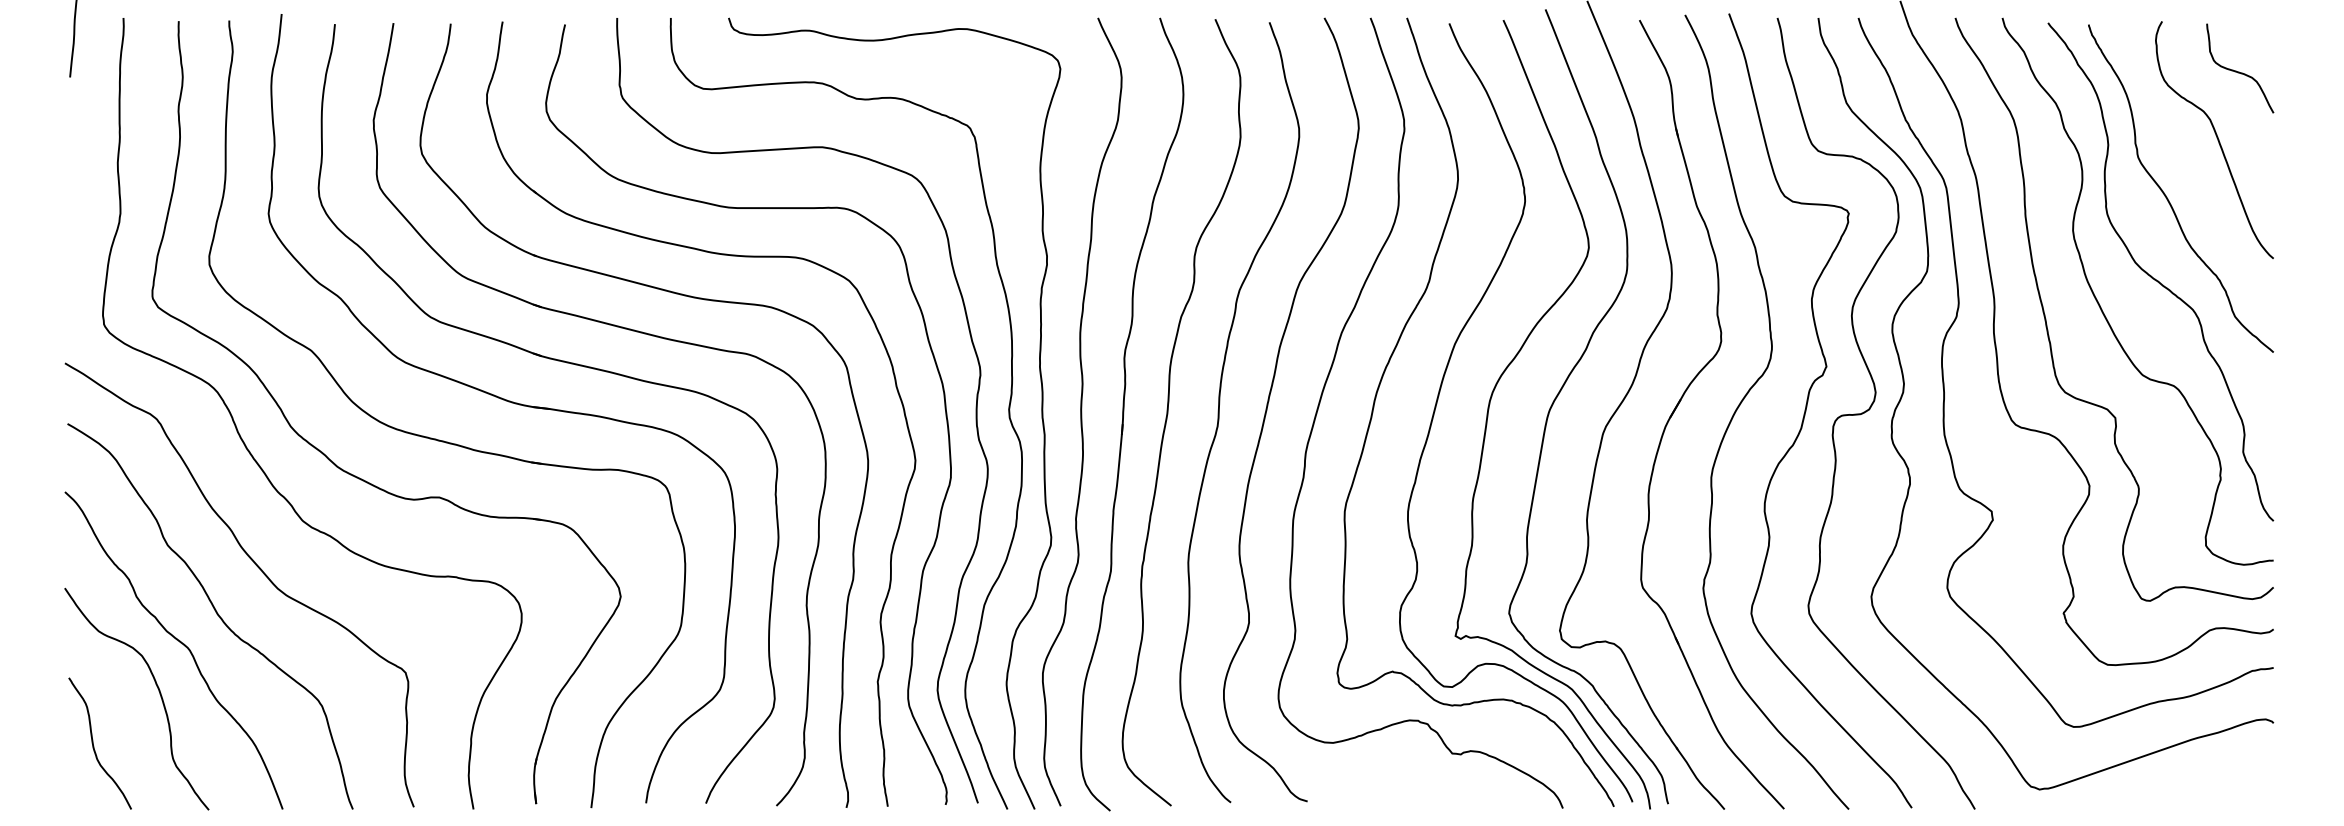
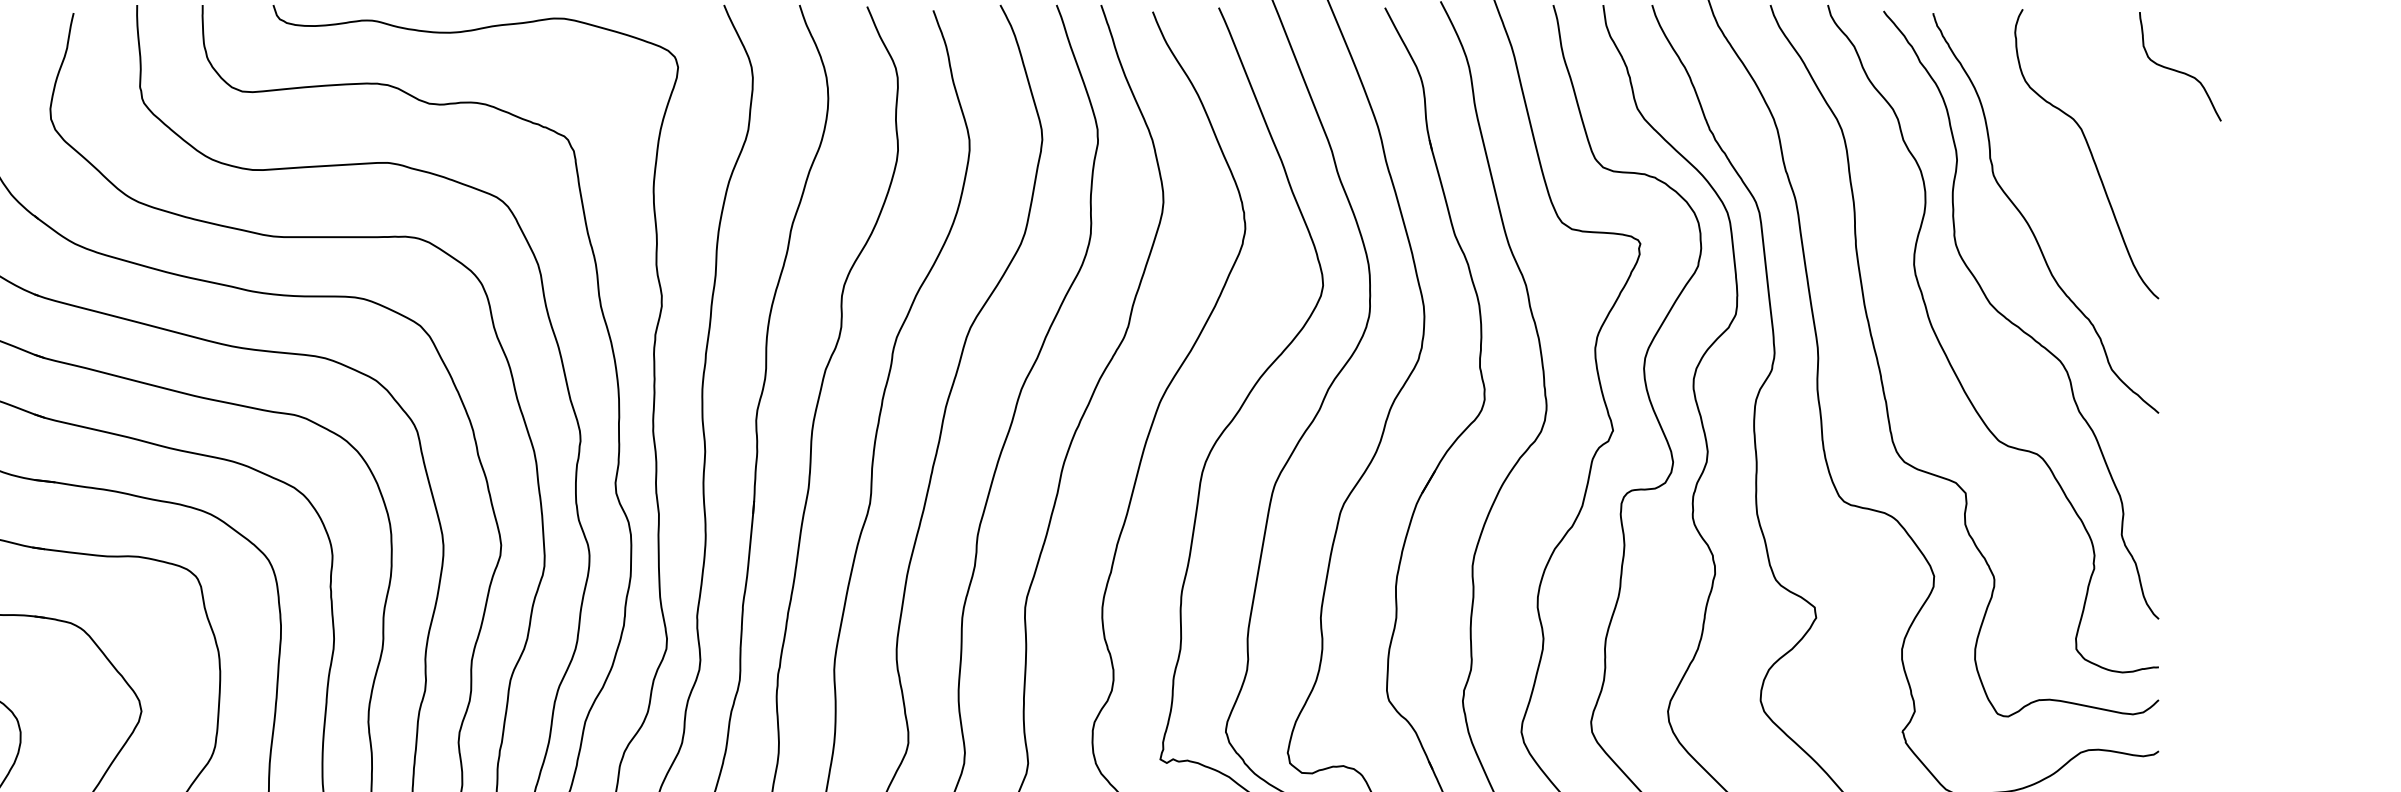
curve: (2239, 71) -> (2179, 70), moved

